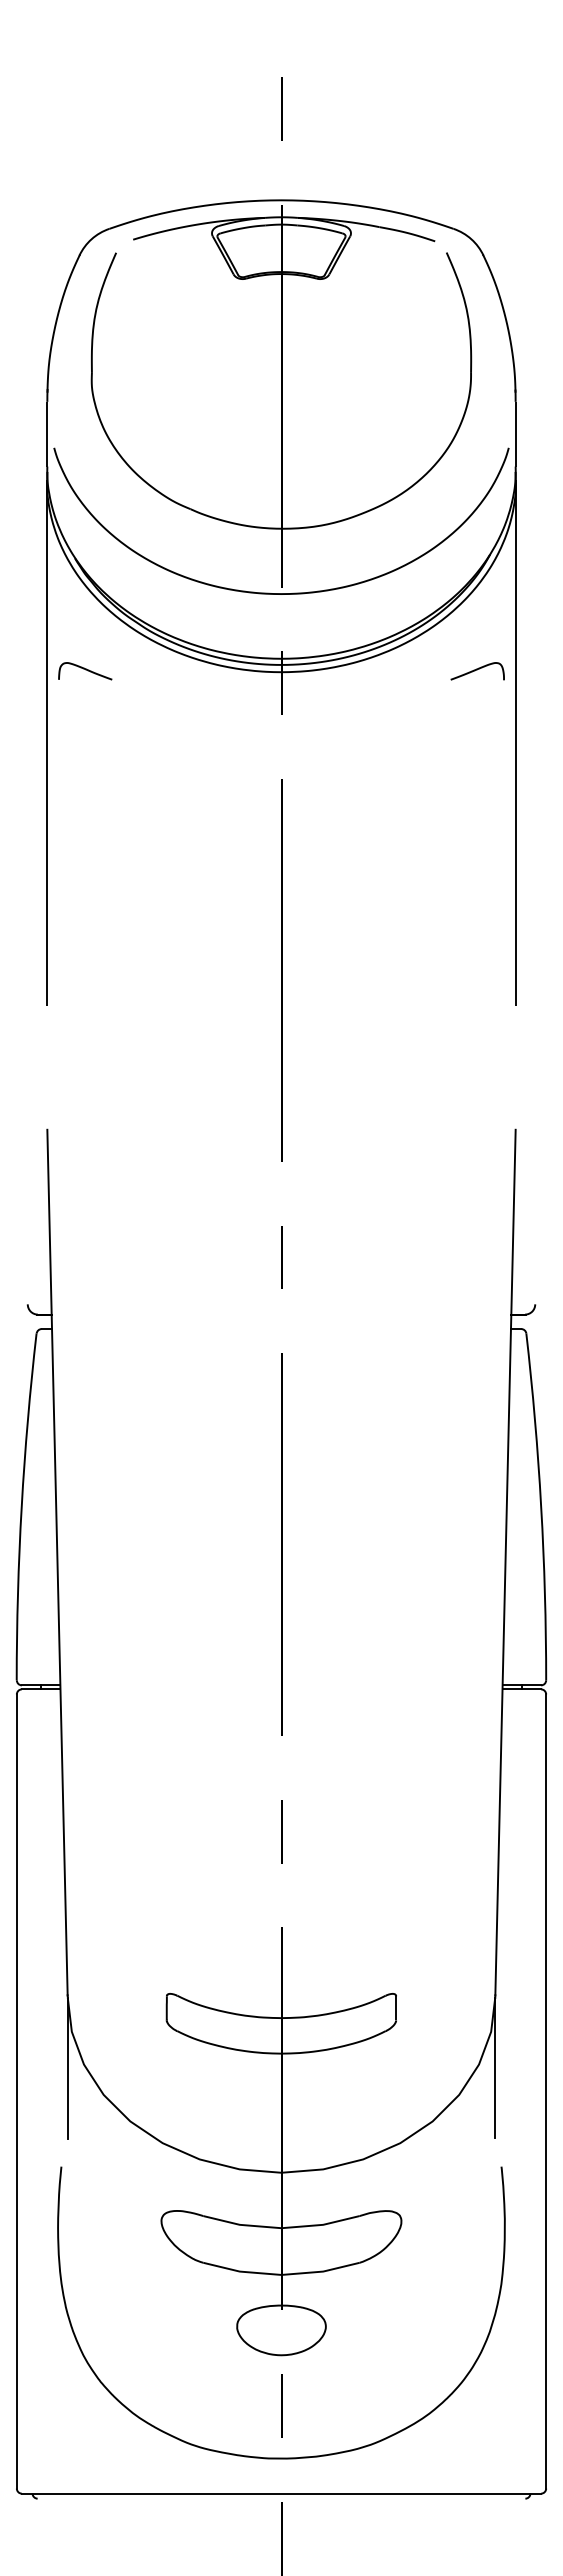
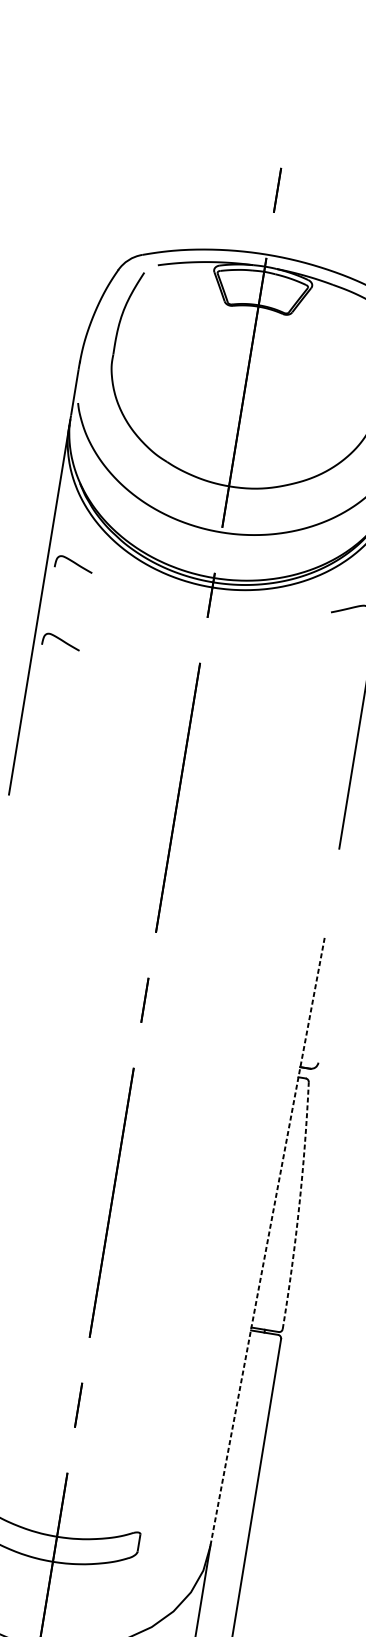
curve: (85, 780) -> (61, 641), added
arc: (541, 1506) -> (299, 1205), solid -> dashed
line: (505, 1562) -> (267, 1241), solid -> dashed

